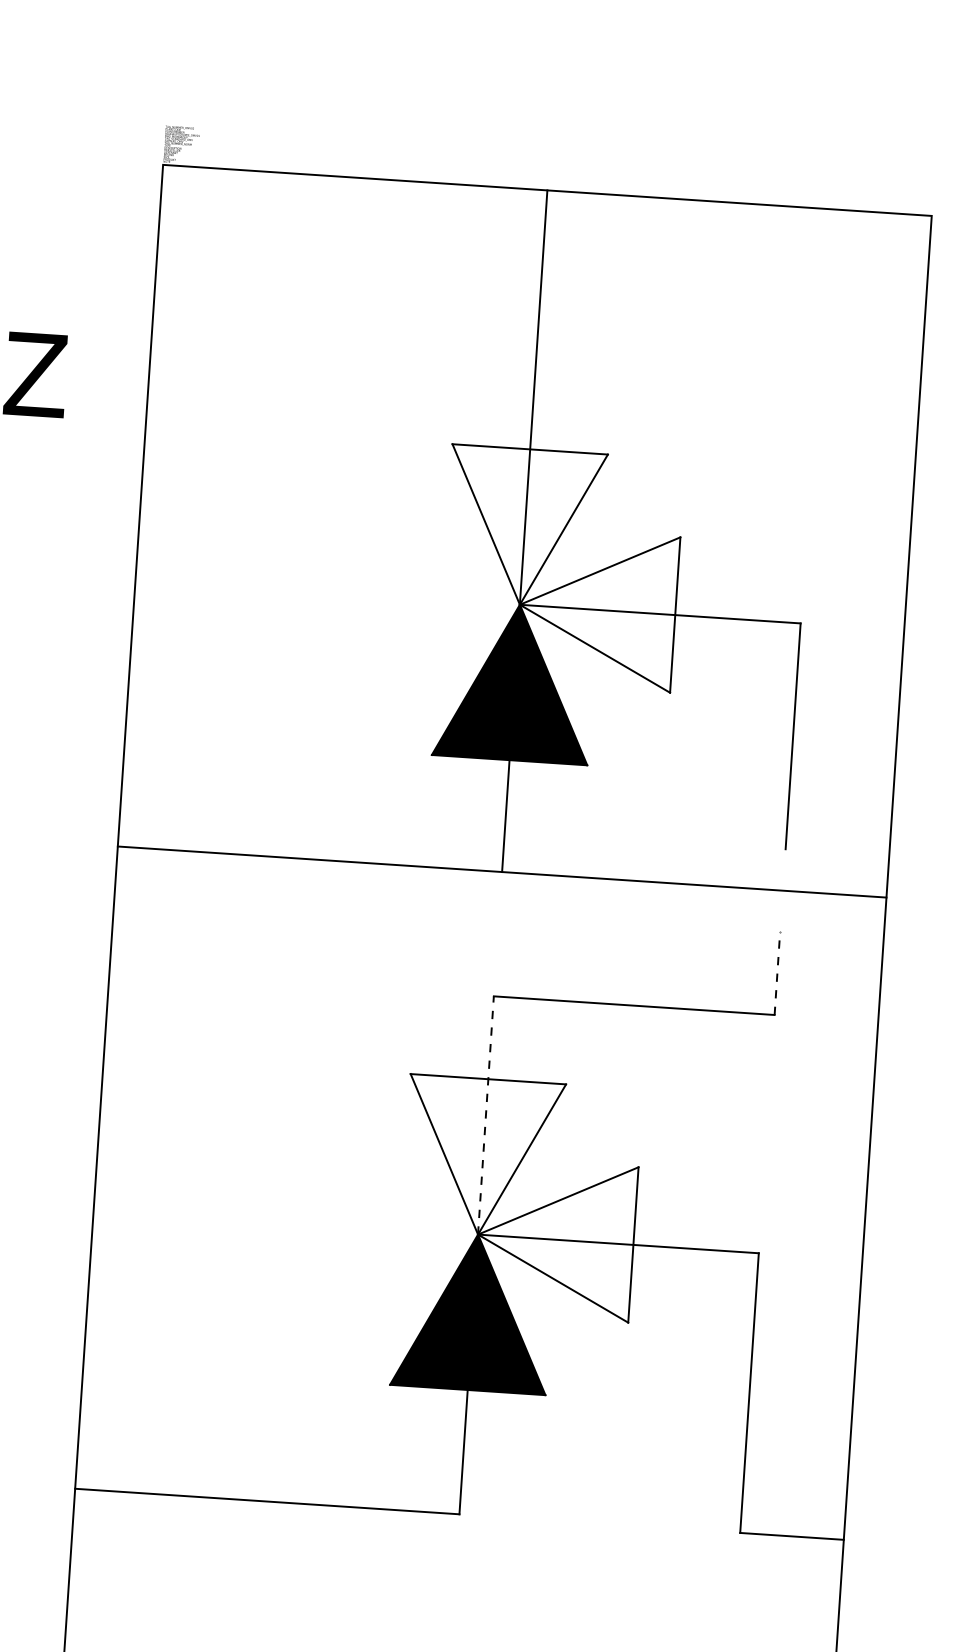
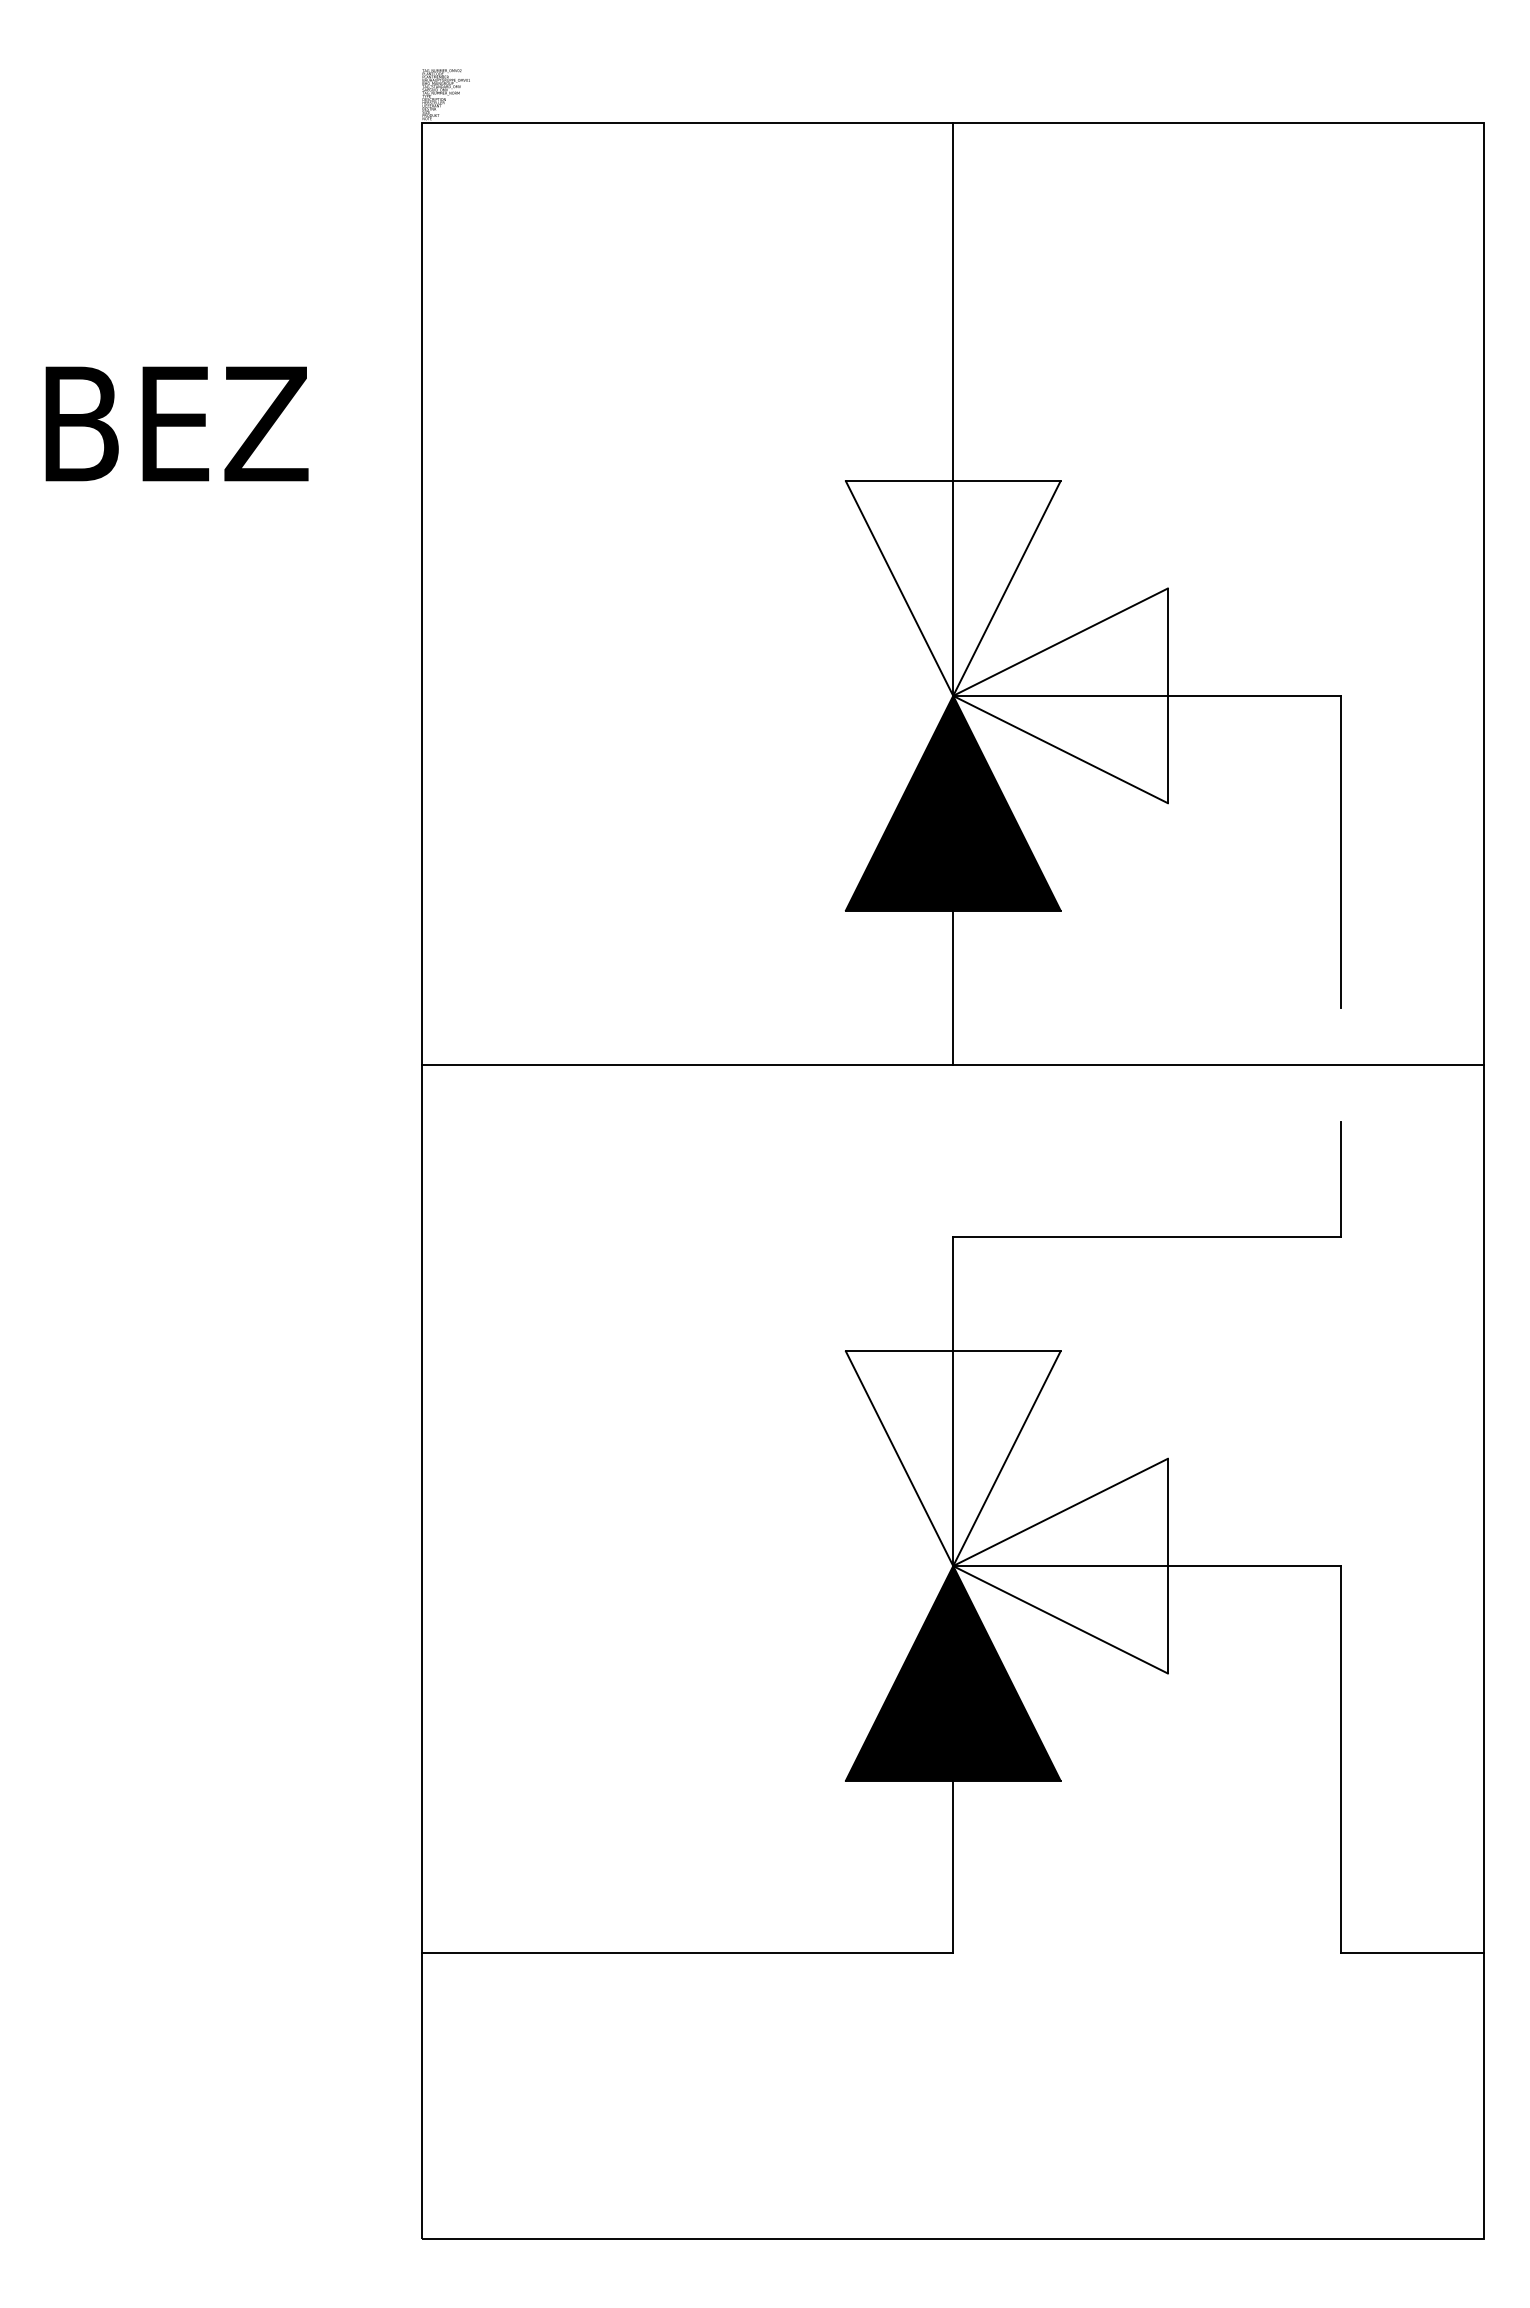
line: (777, 973) -> (1341, 1179), dashed -> solid
line: (486, 1115) -> (953, 1401), dashed -> solid

